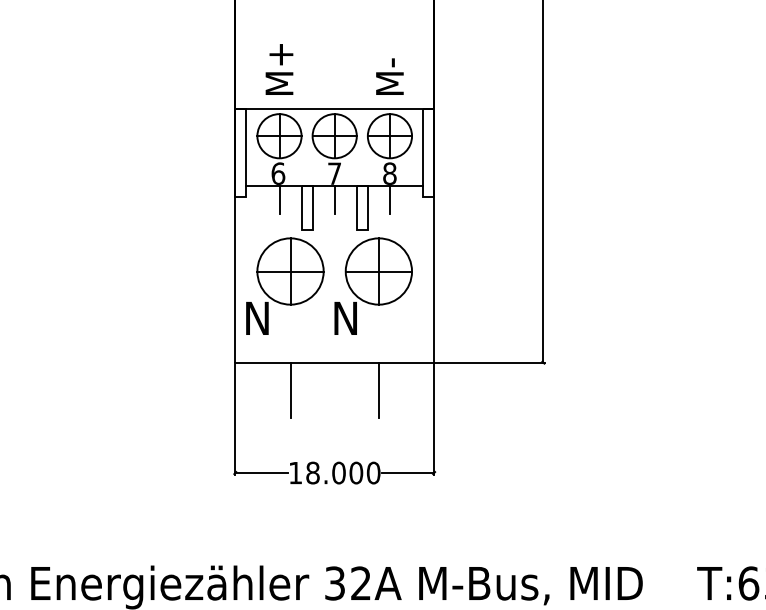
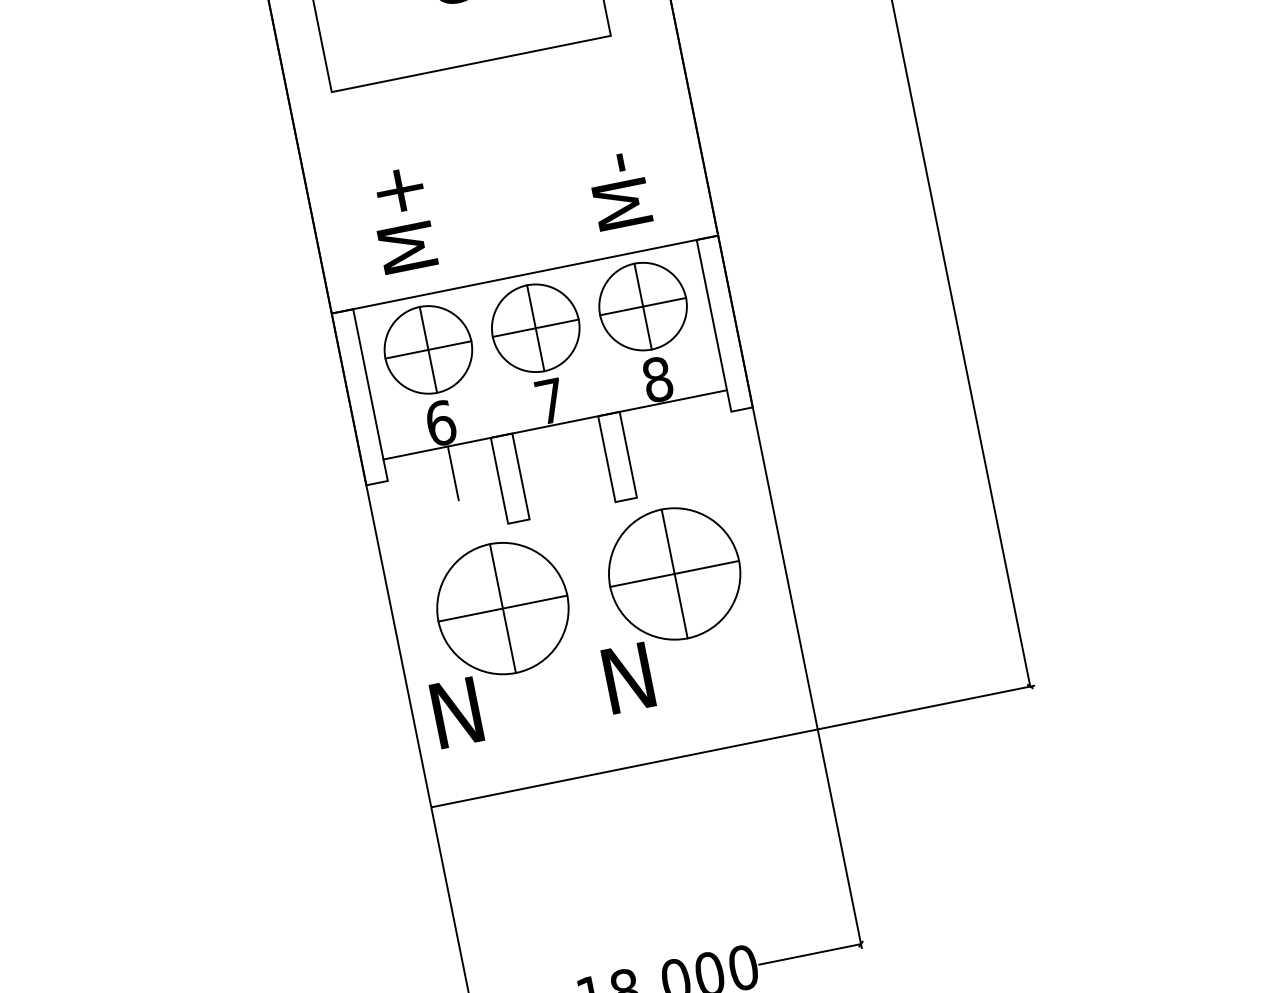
line: (334, 199) -> (560, 451), removed
line: (389, 199) -> (667, 429), removed
line: (290, 389) -> (549, 837), removed
line: (378, 389) -> (720, 803), removed

